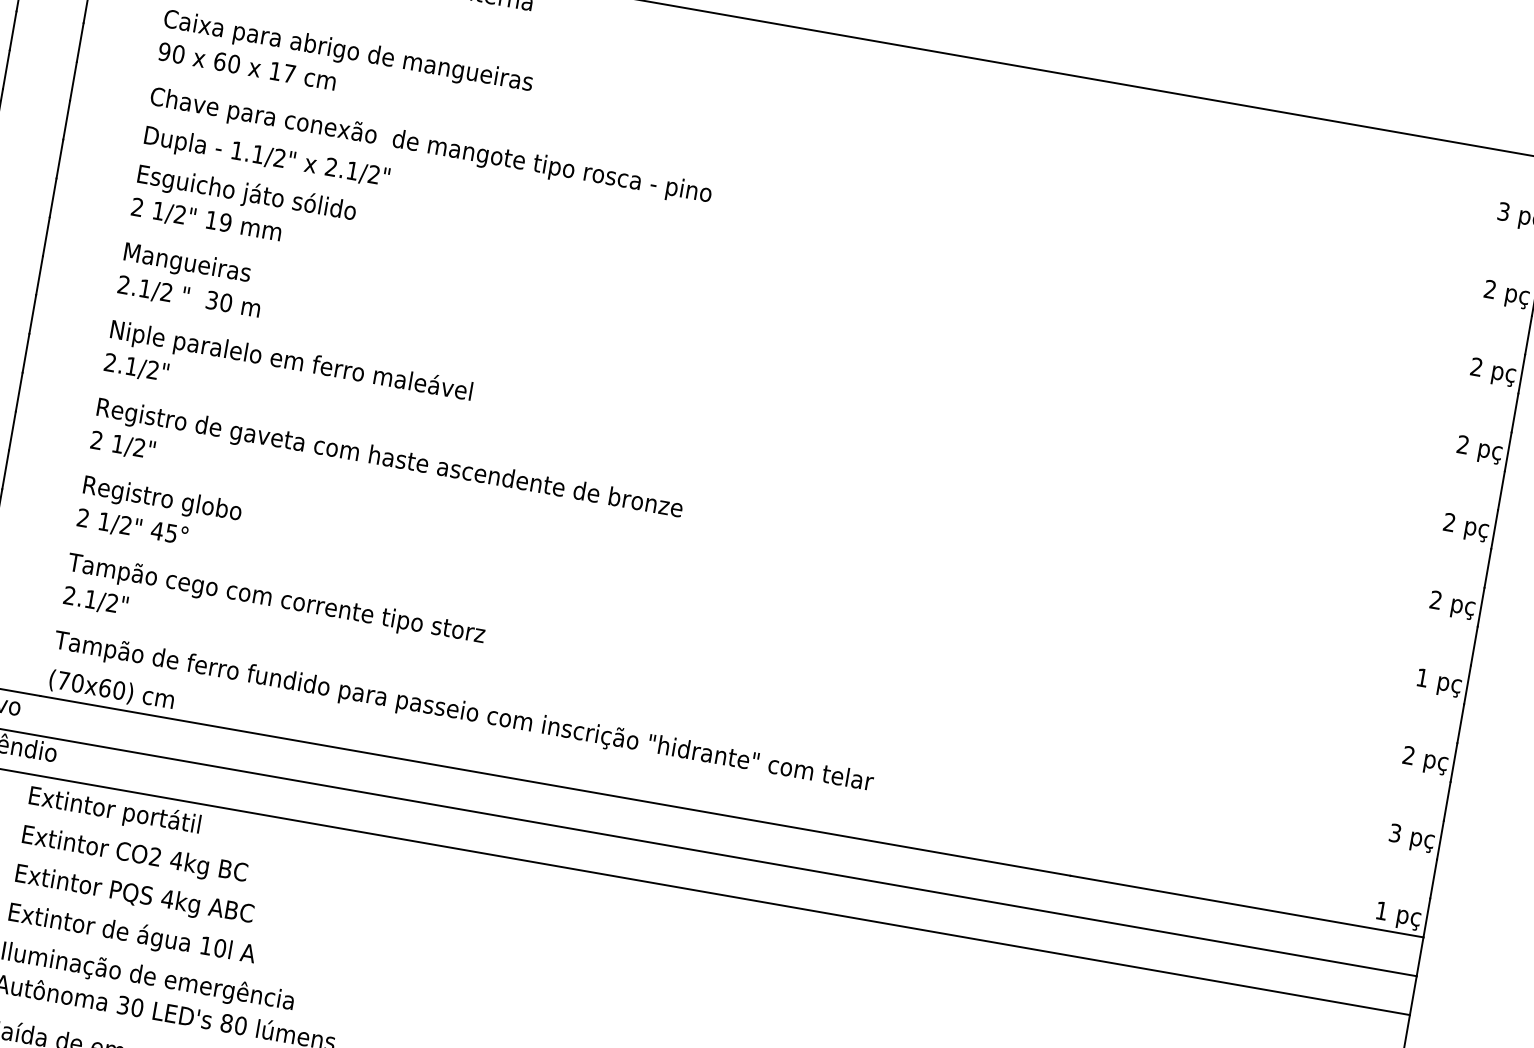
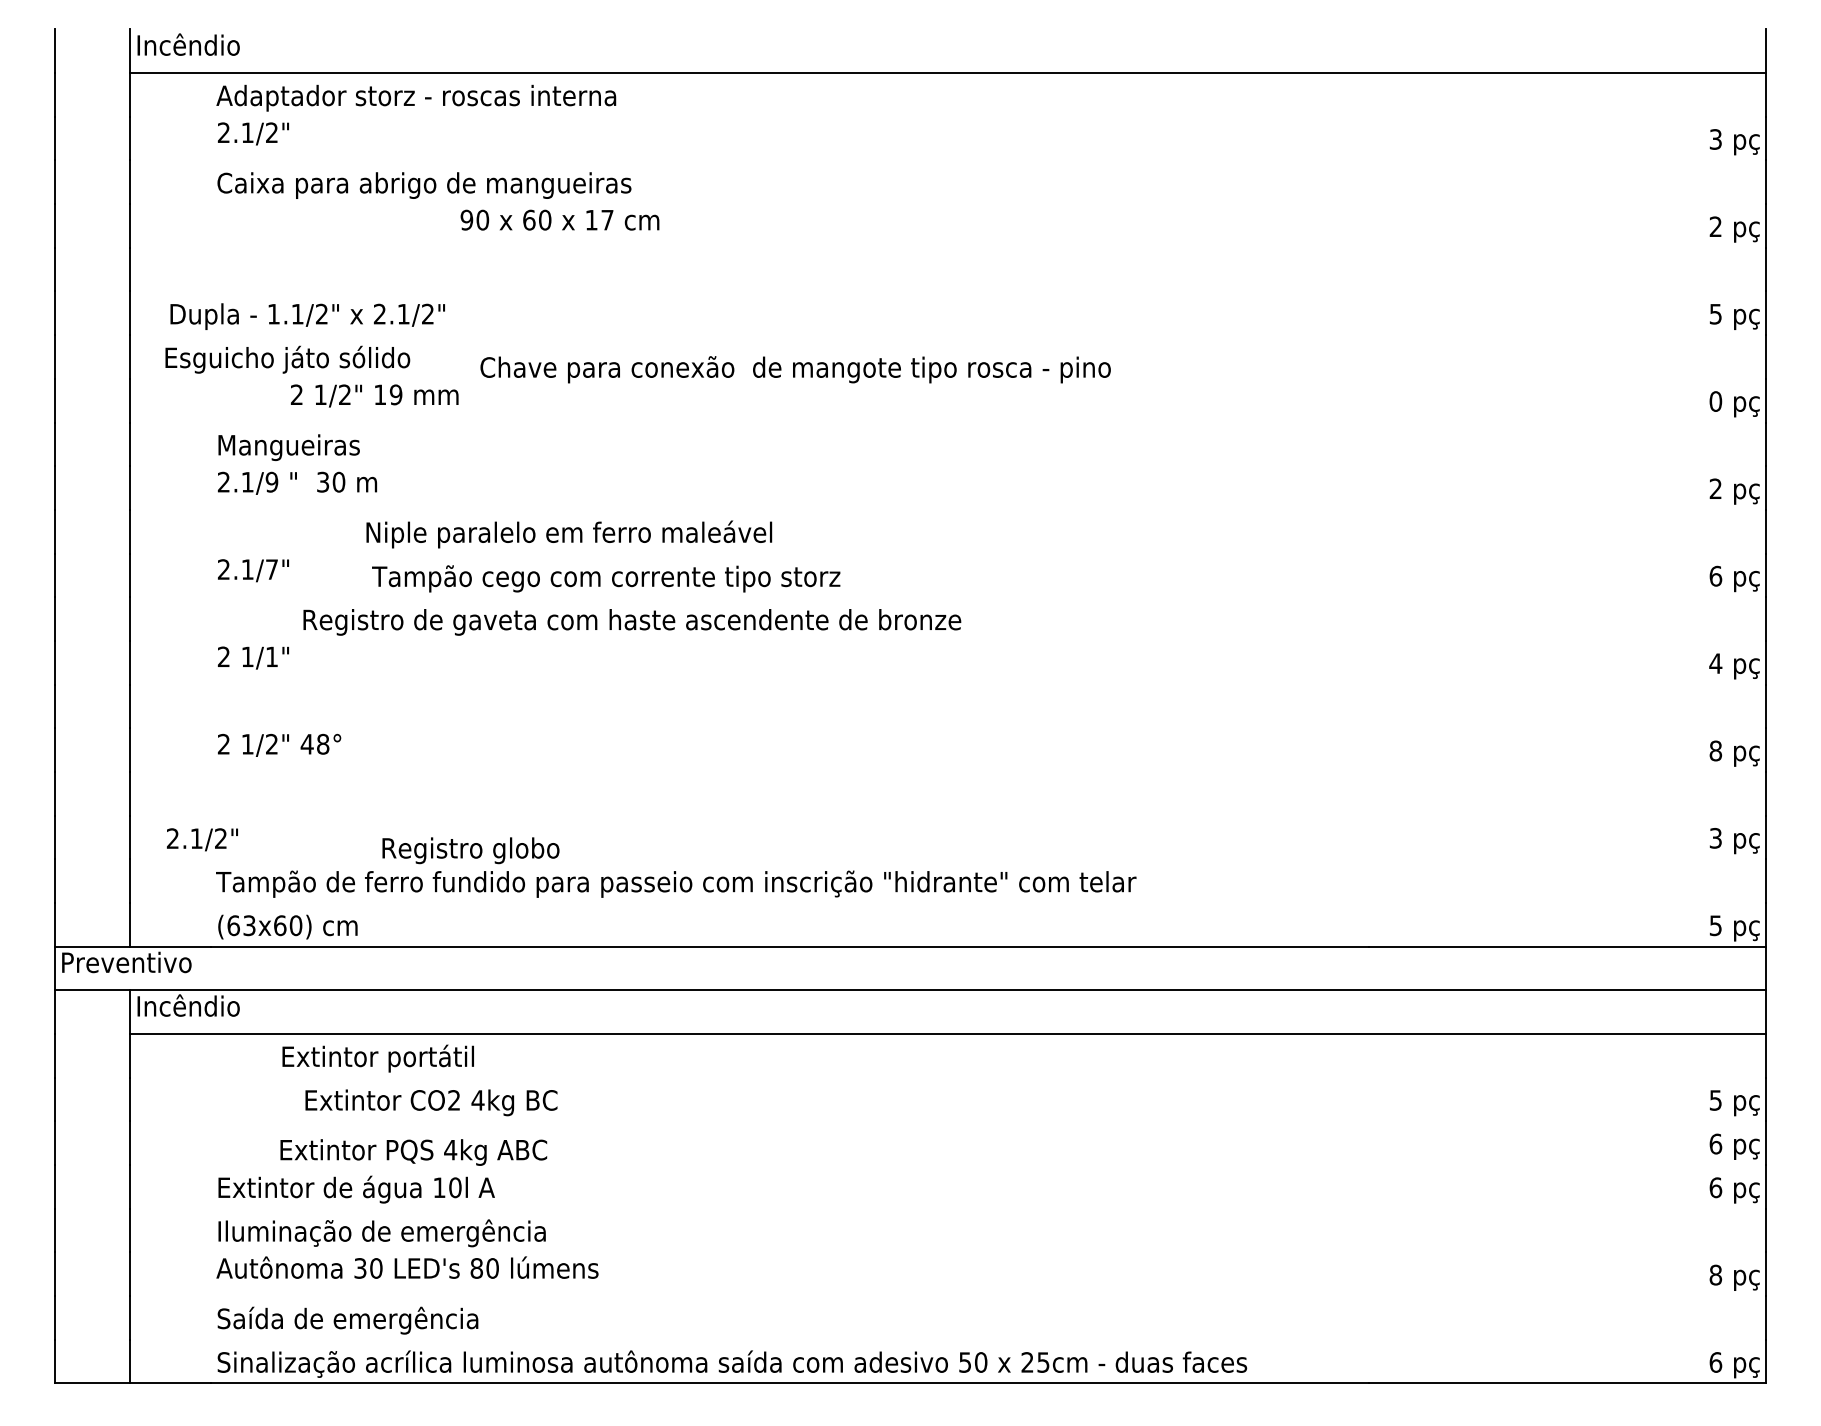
text: (247, 65) -> (559, 219), moved
text: (430, 146) -> (795, 369), moved
text: (266, 158) -> (307, 316), moved
text: (246, 193) -> (287, 359), moved
text: (206, 219) -> (374, 395), moved
text: (166, 292) -> (271, 482), 2.1/2 -> 2.1/9
text: (291, 362) -> (569, 534), moved
text: (1476, 366) -> (1715, 313), 2 -> 5
text: (152, 369) -> (271, 569), 2.1/2" -> 2.1/7"
text: (1462, 444) -> (1715, 401), 2 -> 0
text: (139, 447) -> (271, 656), 1/2" -> 1/1"
text: (389, 459) -> (632, 622), moved
text: (162, 499) -> (470, 850), moved
text: (171, 532) -> (323, 743), 45° -> 48°
text: (276, 599) -> (606, 578), moved
text: (1435, 599) -> (1715, 575), 2 -> 6
text: (95, 601) -> (202, 839), moved
text: (1422, 677) -> (1715, 663), 1 -> 4
text: (70, 681) -> (241, 925), (70x60) -> (63x60)
text: (1408, 755) -> (1715, 750), 2 -> 8
text: (114, 811) -> (377, 1058), moved
text: (134, 855) -> (431, 1102), moved
text: (134, 895) -> (413, 1152), moved
text: (1381, 910) -> (1715, 925), 1 -> 5

